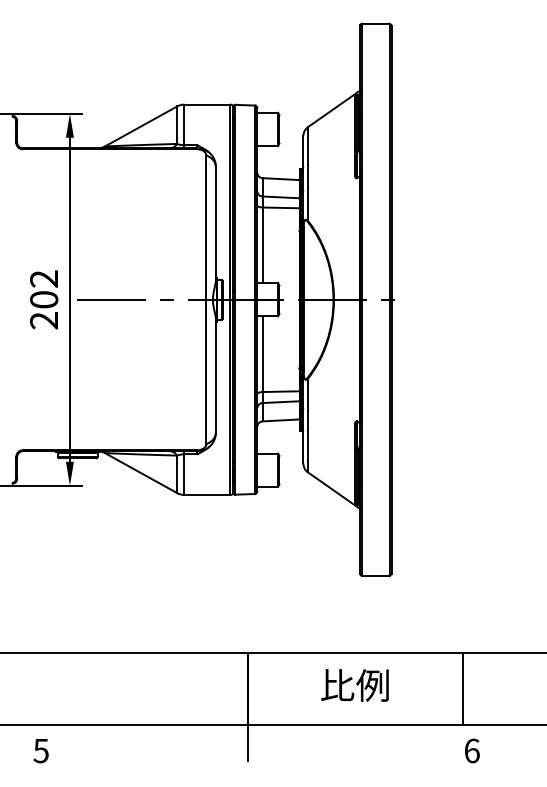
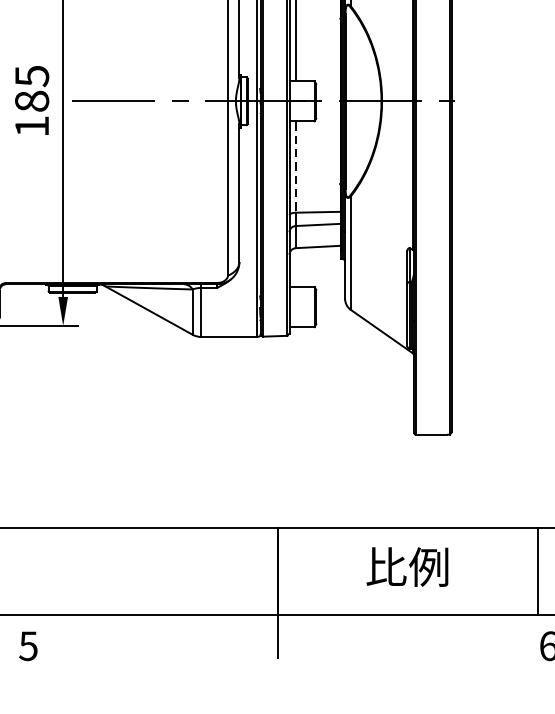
text: (44, 299) -> (32, 100), 202 -> 185
line: (262, 355) -> (295, 168), solid -> dashed

